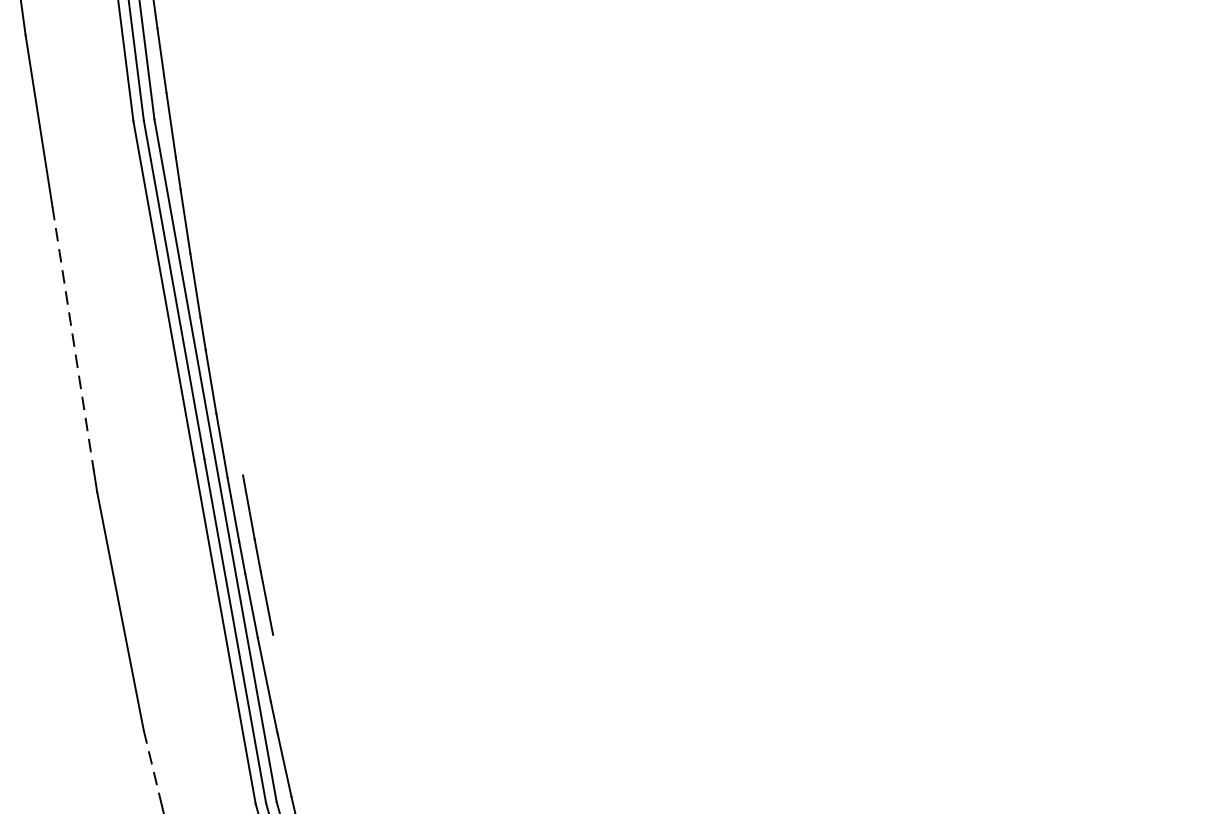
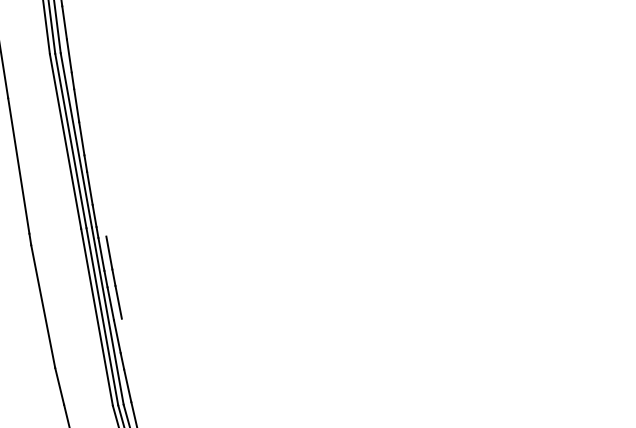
line: (72, 337) -> (18, 165), dashed -> solid
line: (152, 766) -> (59, 386), dashed -> solid

